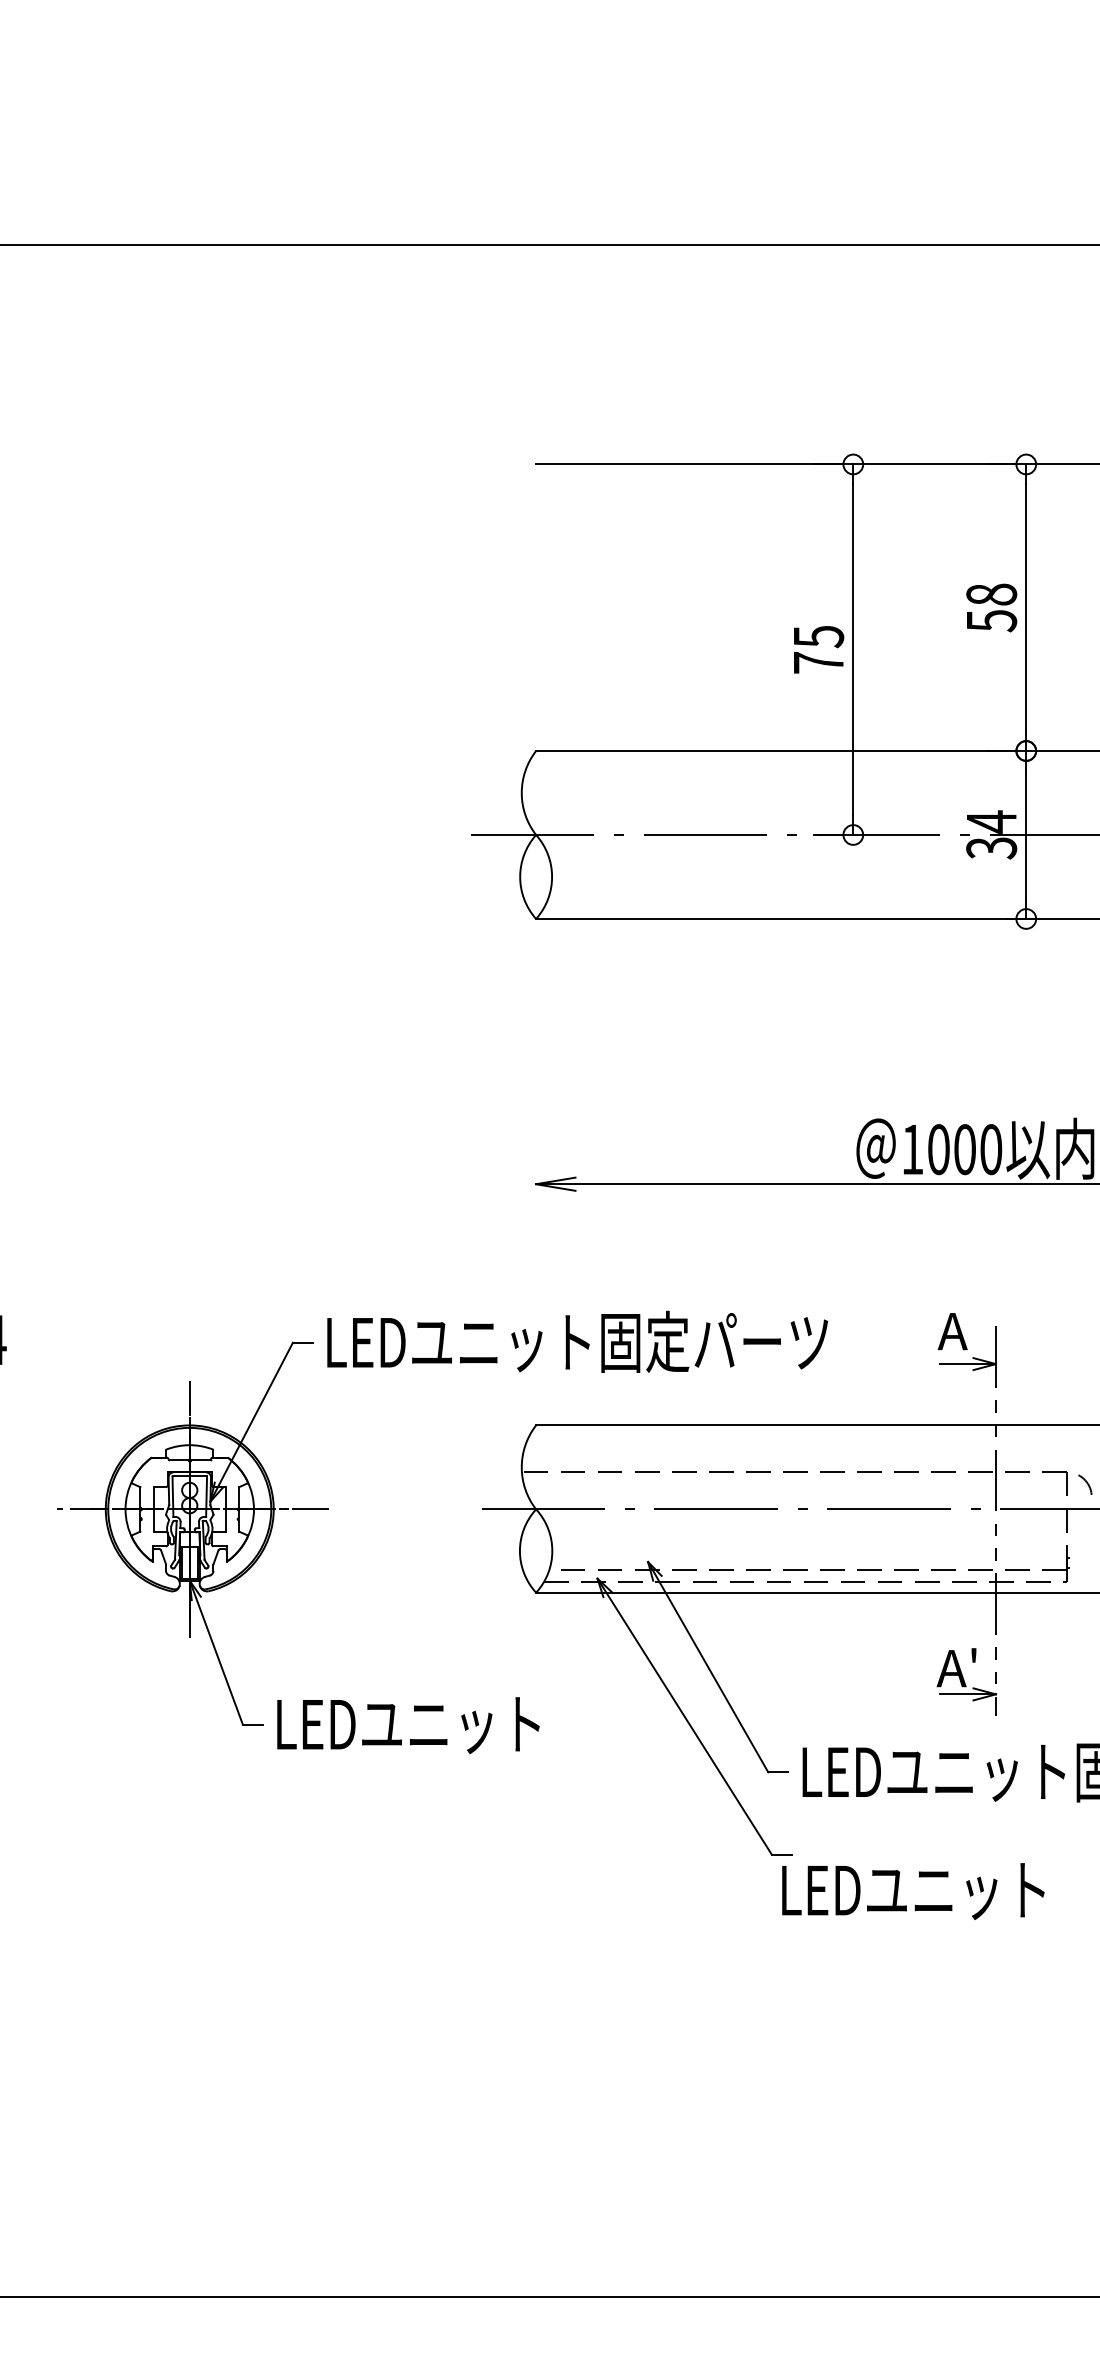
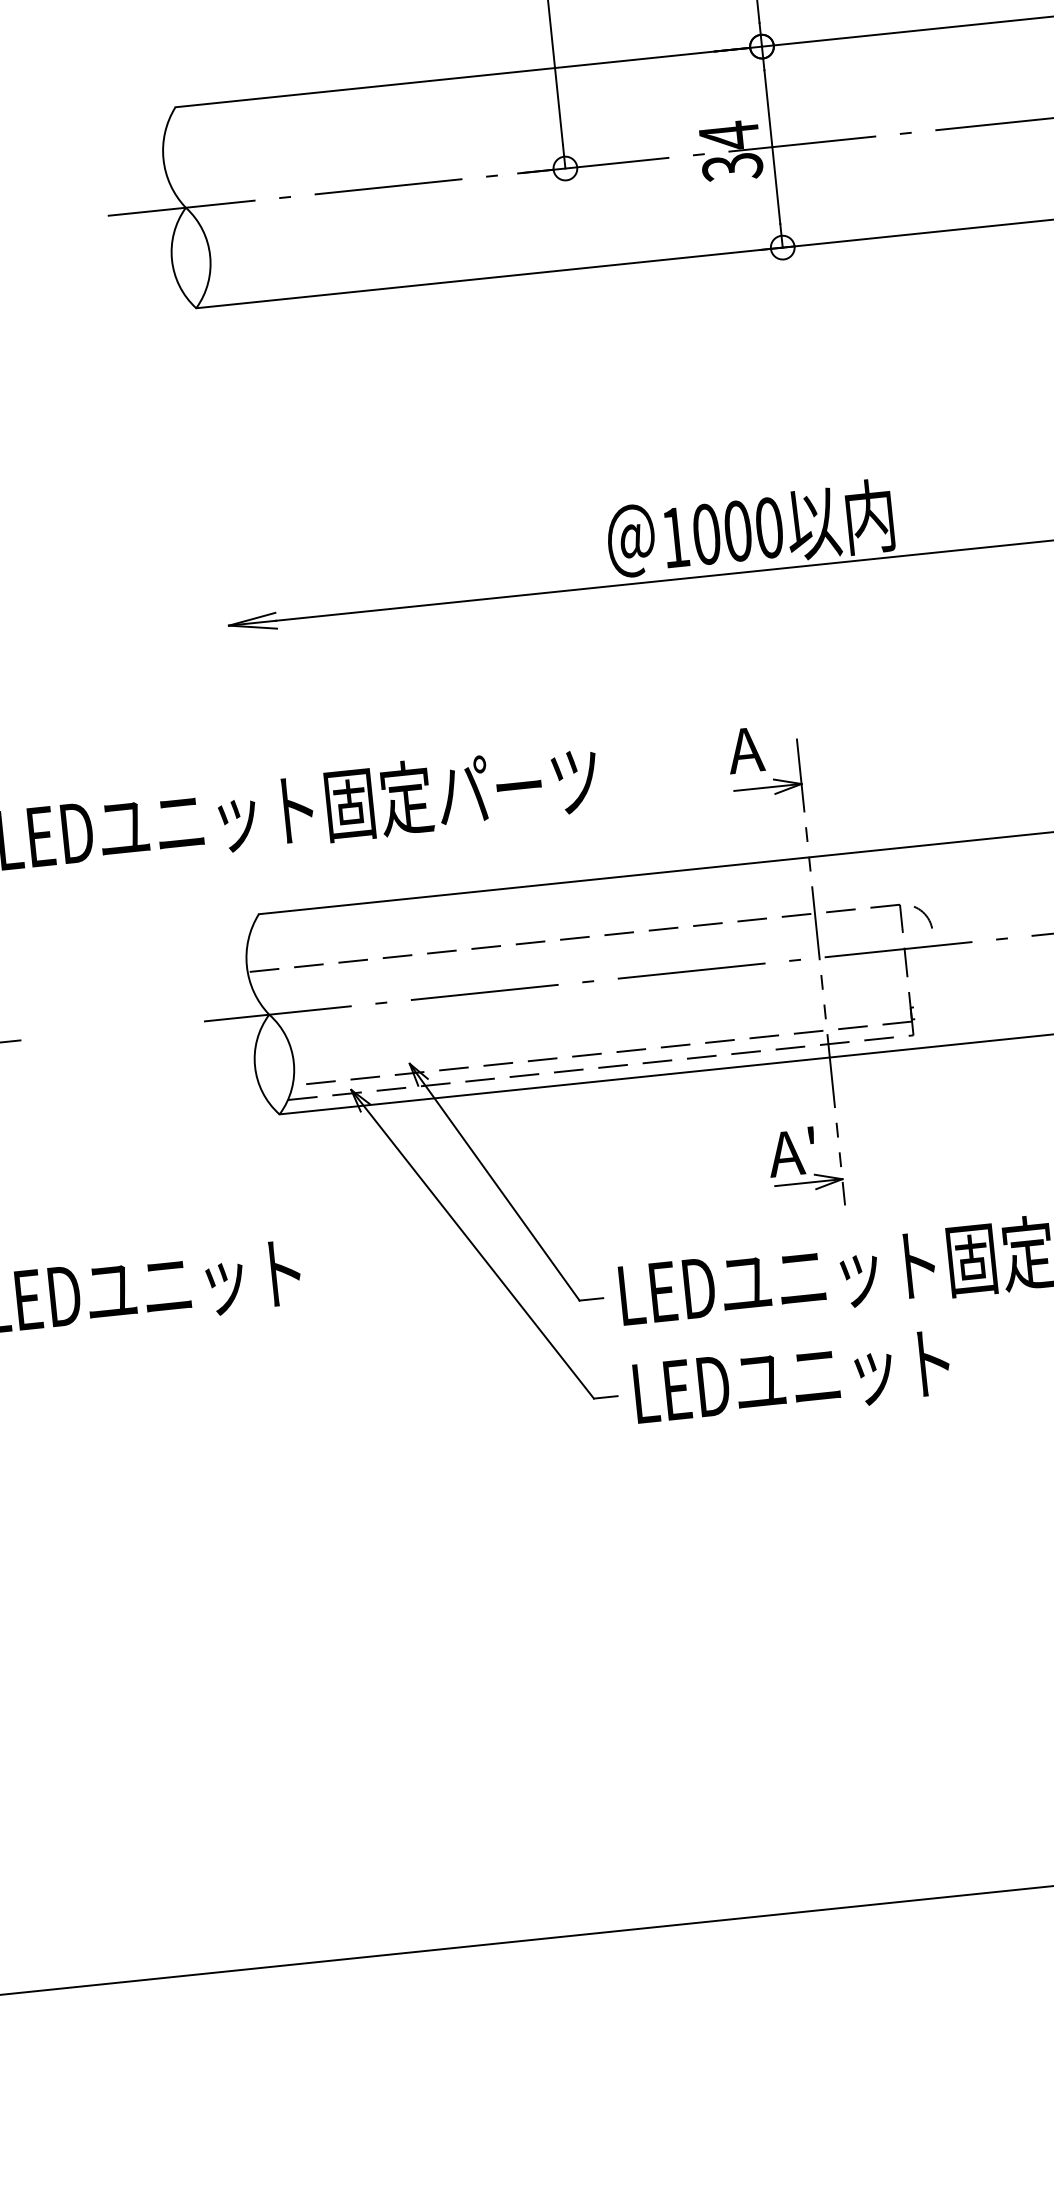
text: (913, 1891) -> (792, 1379), moved

